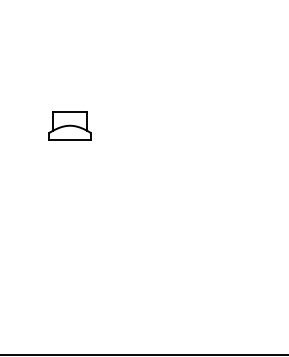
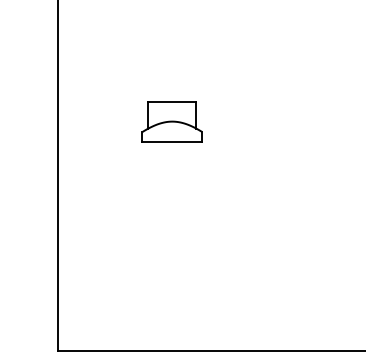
part: (69, 125) -> (171, 121), size x1.43

